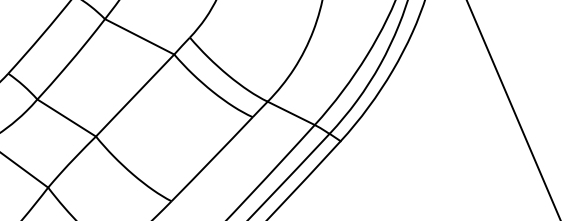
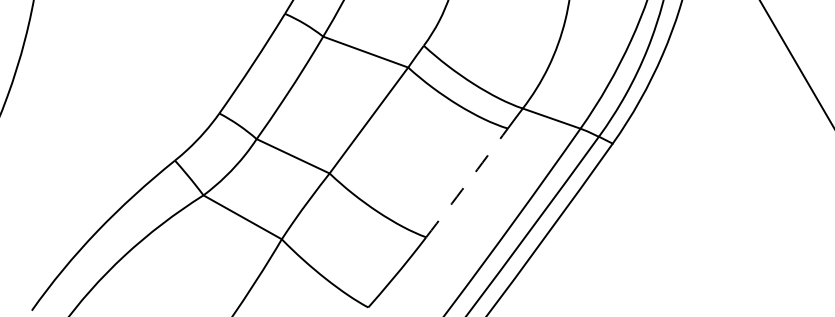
arc: (212, 159) -> (467, 183), solid -> dashed

